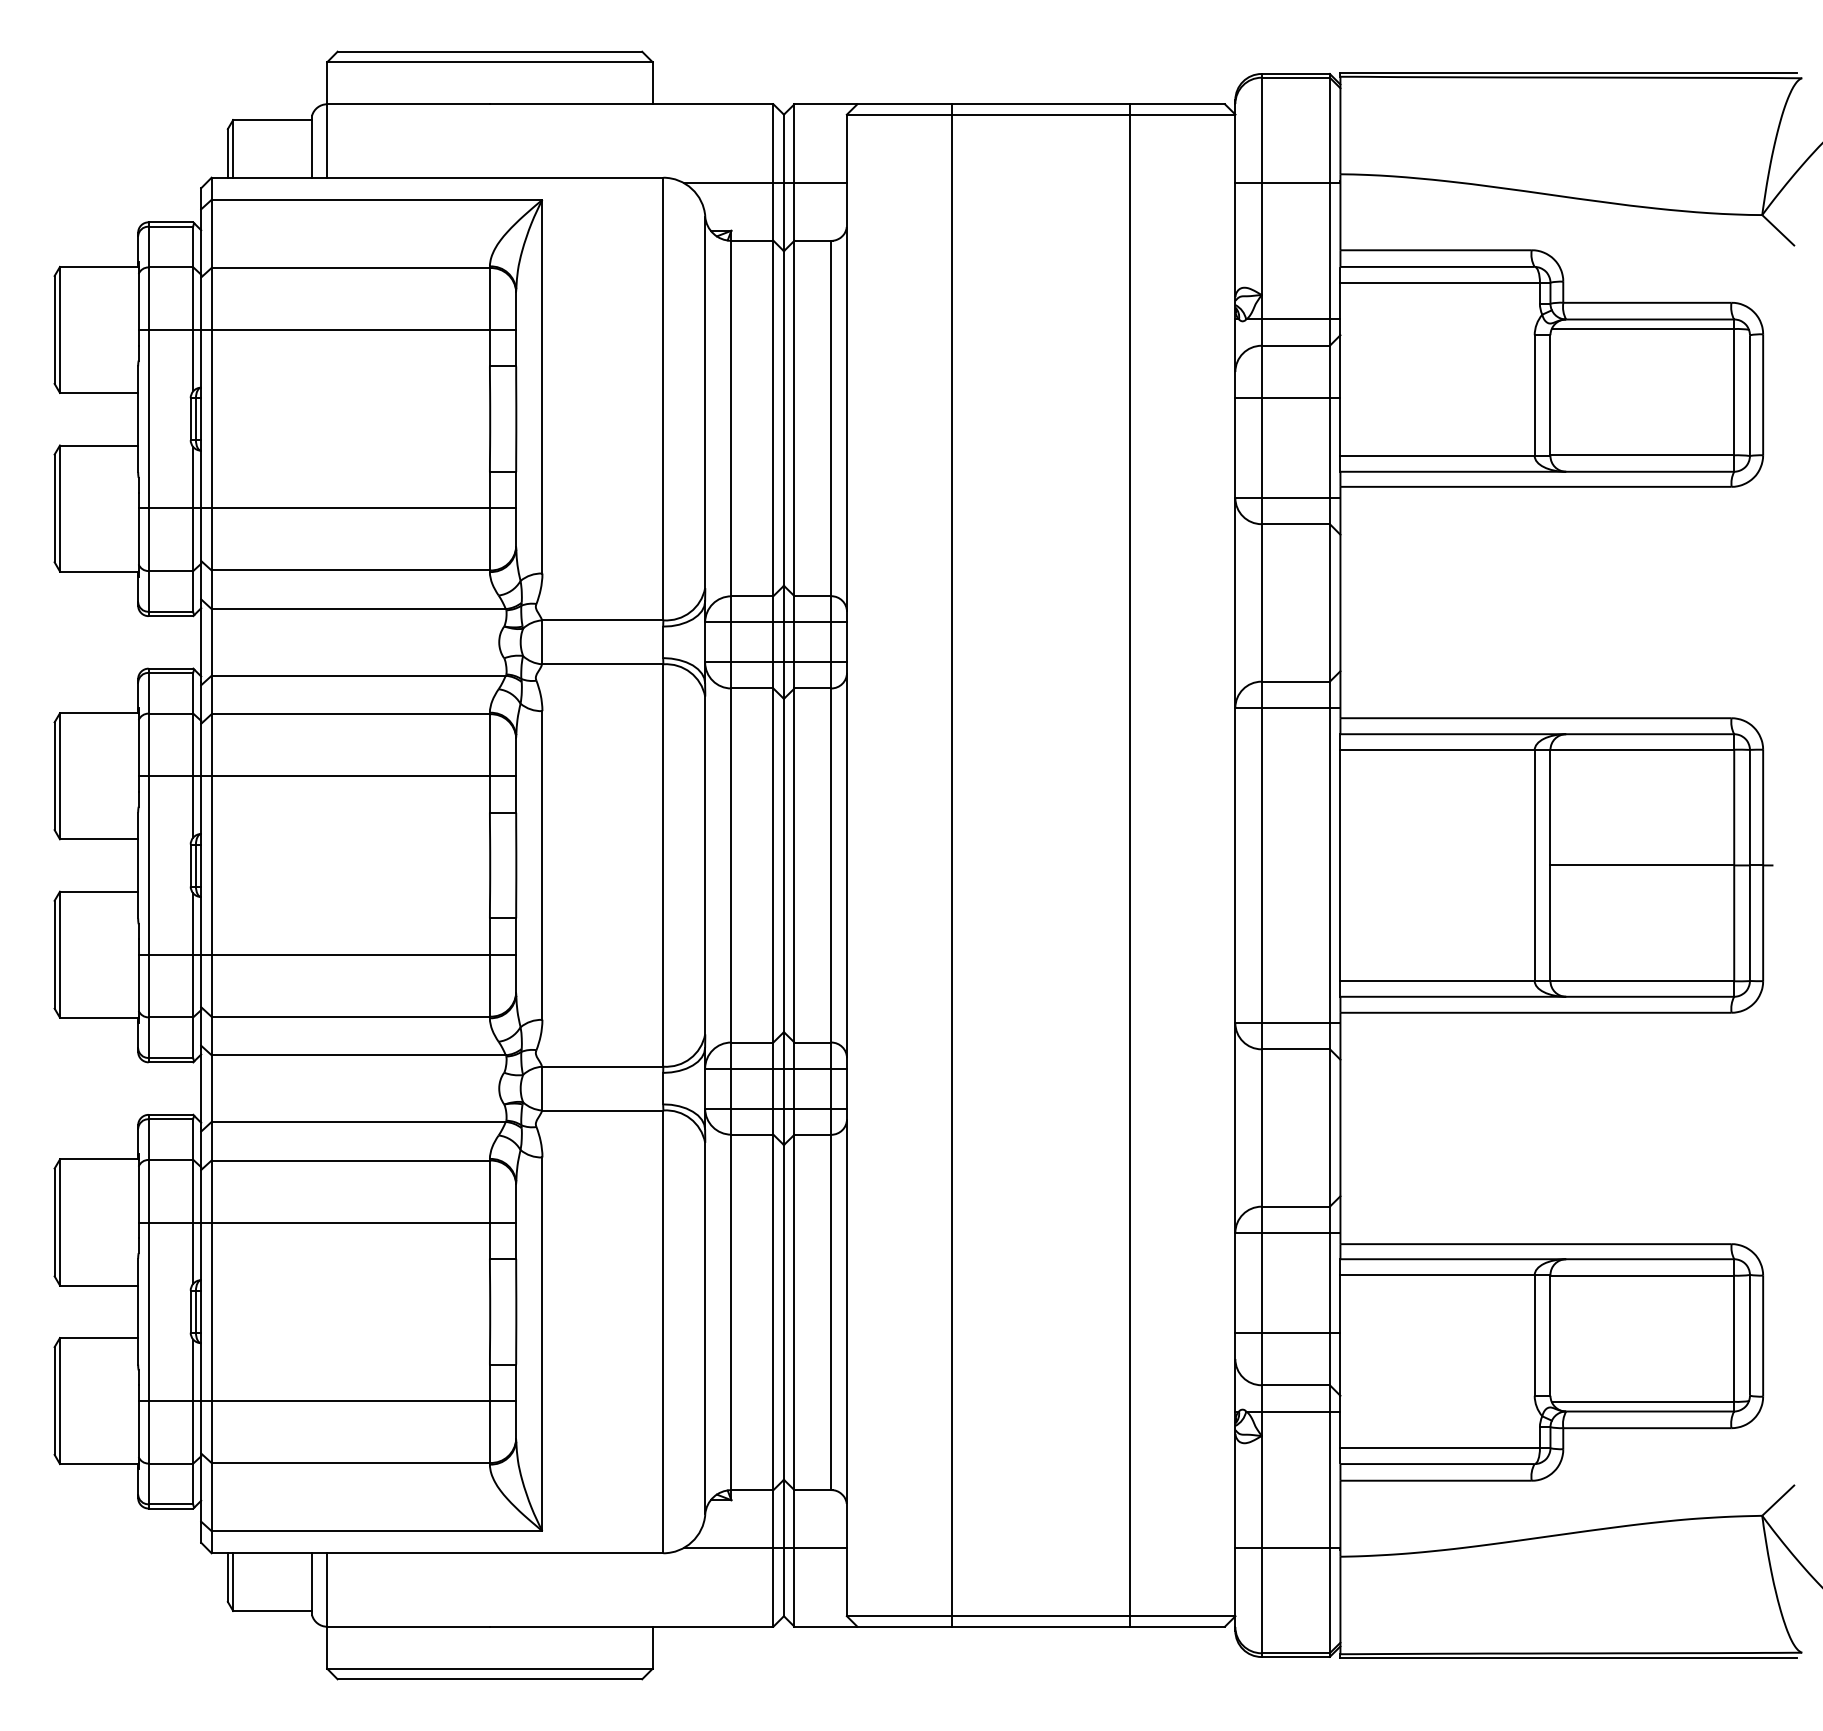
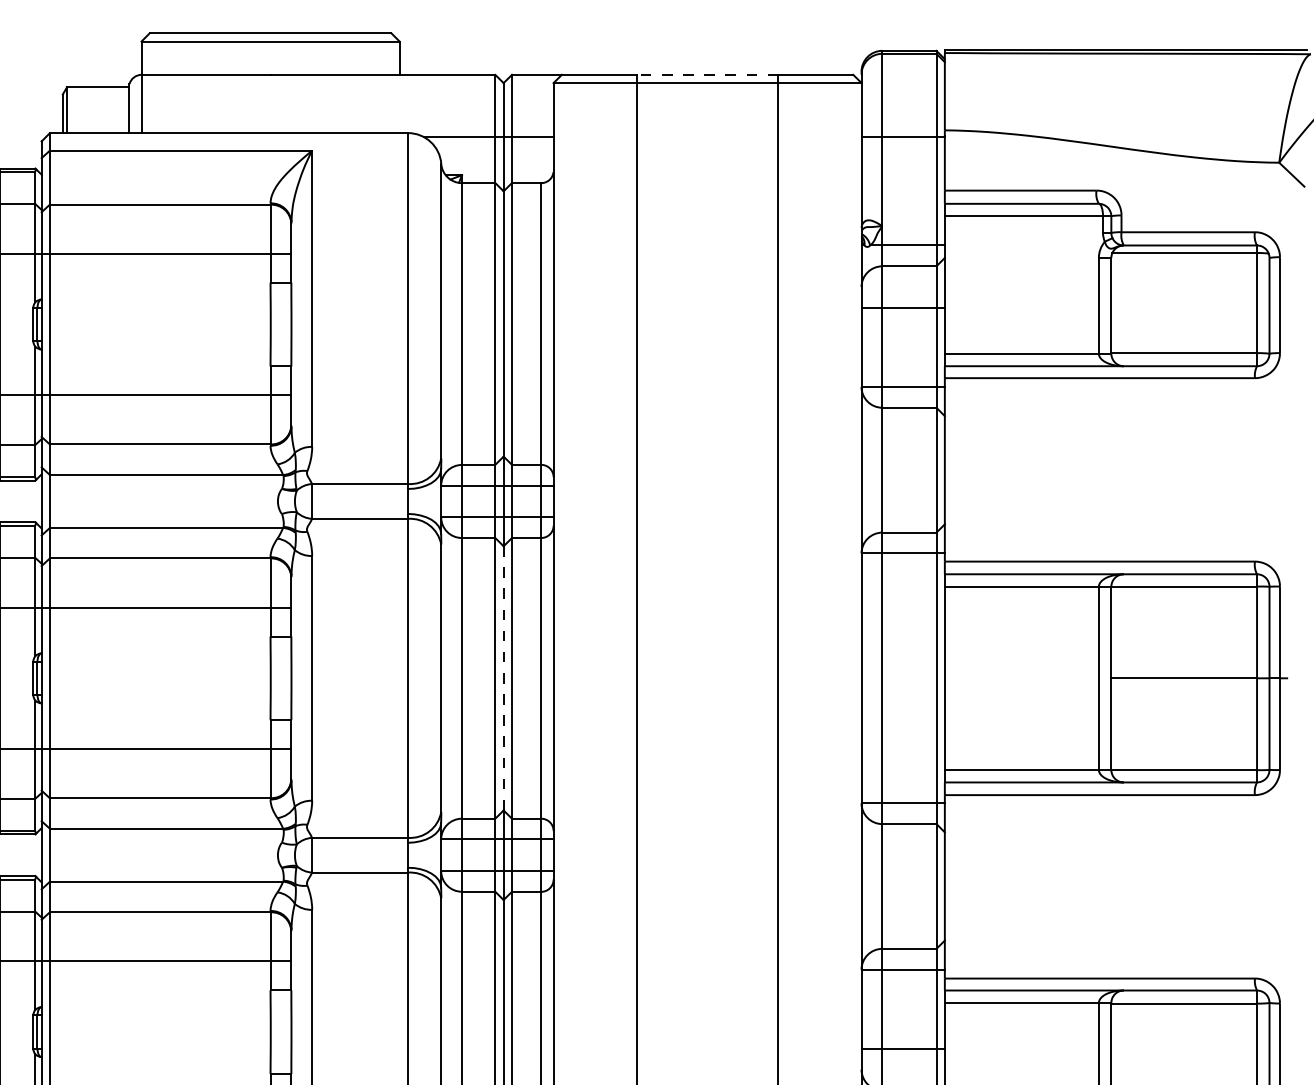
line: (1040, 104) -> (707, 75), solid -> dashed
line: (783, 865) -> (503, 678), solid -> dashed

